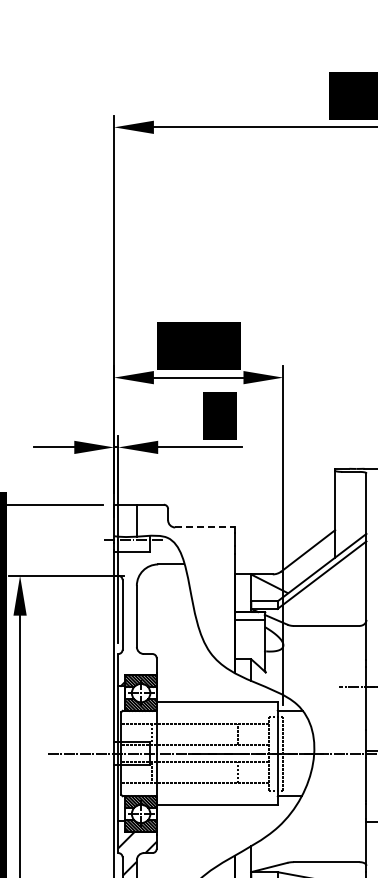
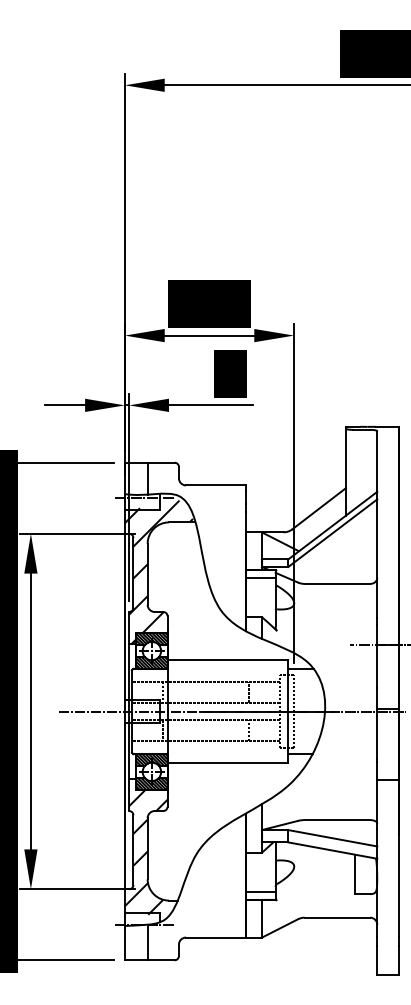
line: (204, 527) -> (215, 485), dashed -> solid
hatch: (147, 613) -> (158, 571), added

